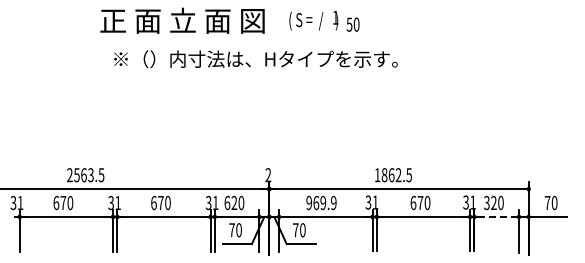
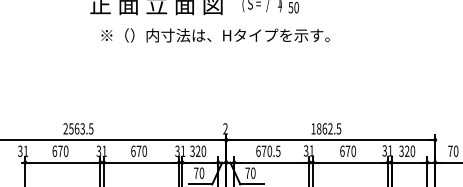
text: (227, 202) -> (192, 150), 620 -> 320
text: (321, 202) -> (268, 150), 969.9 -> 670.5
line: (496, 216) -> (409, 162), dashed -> solid

